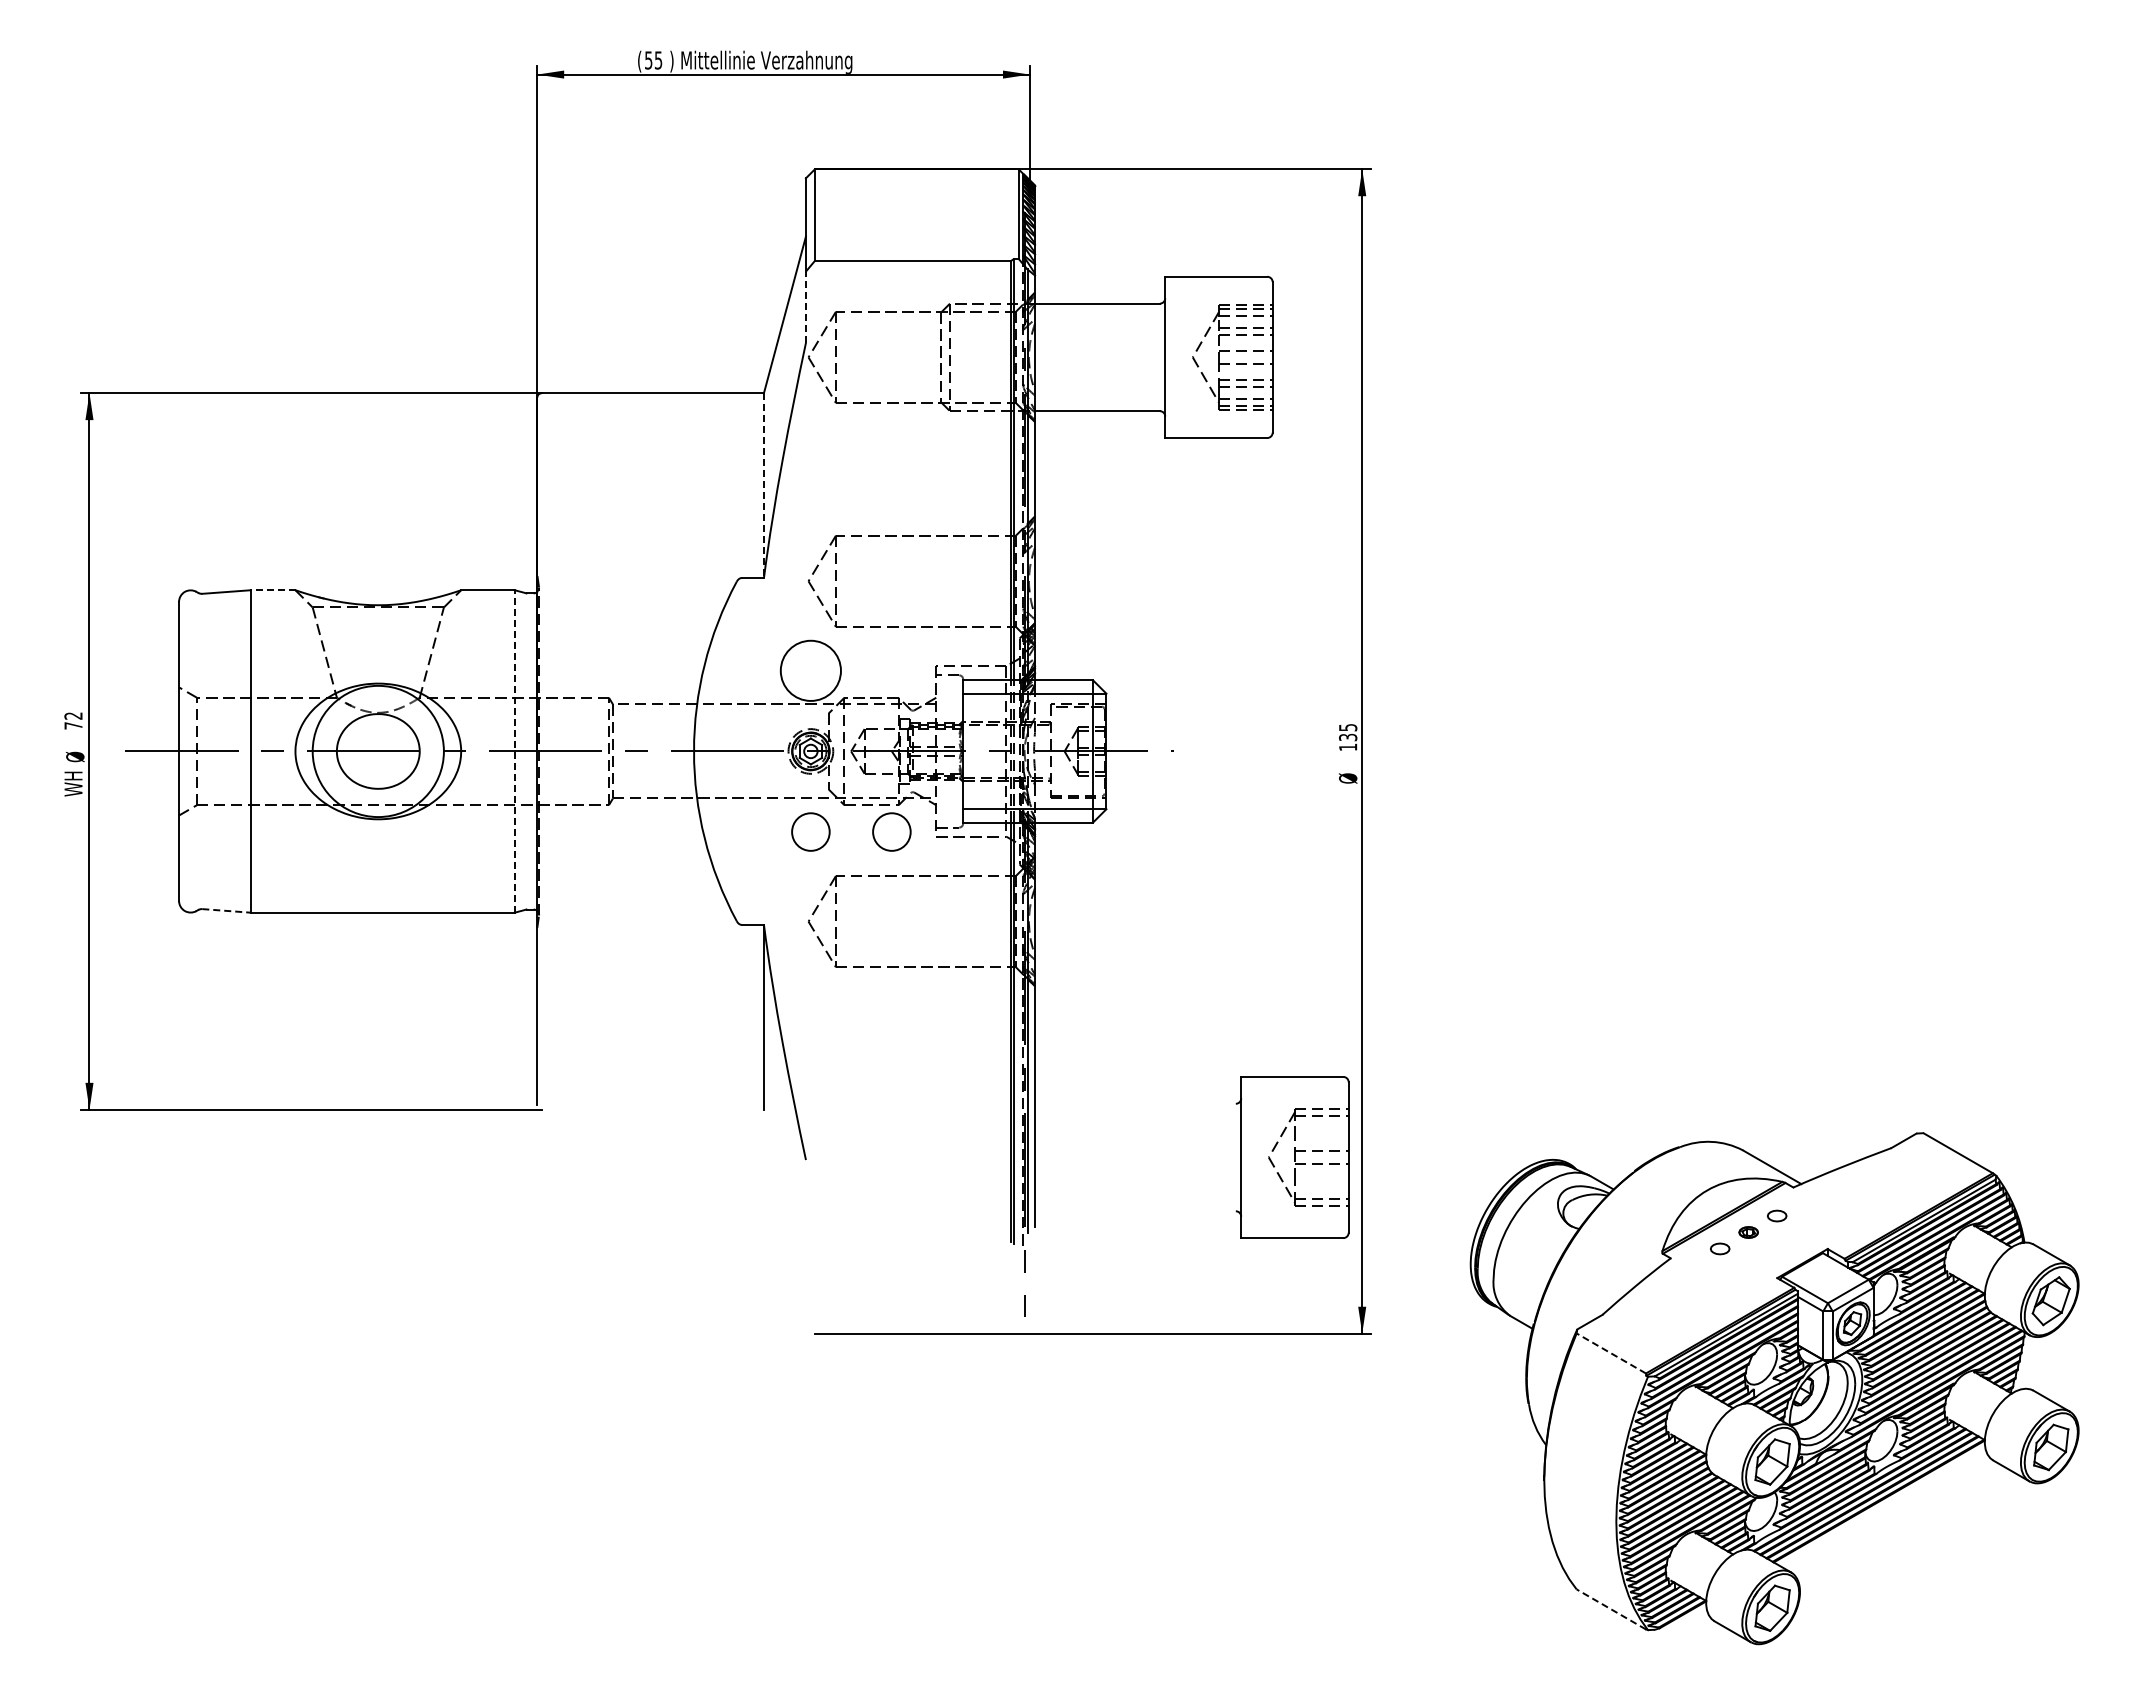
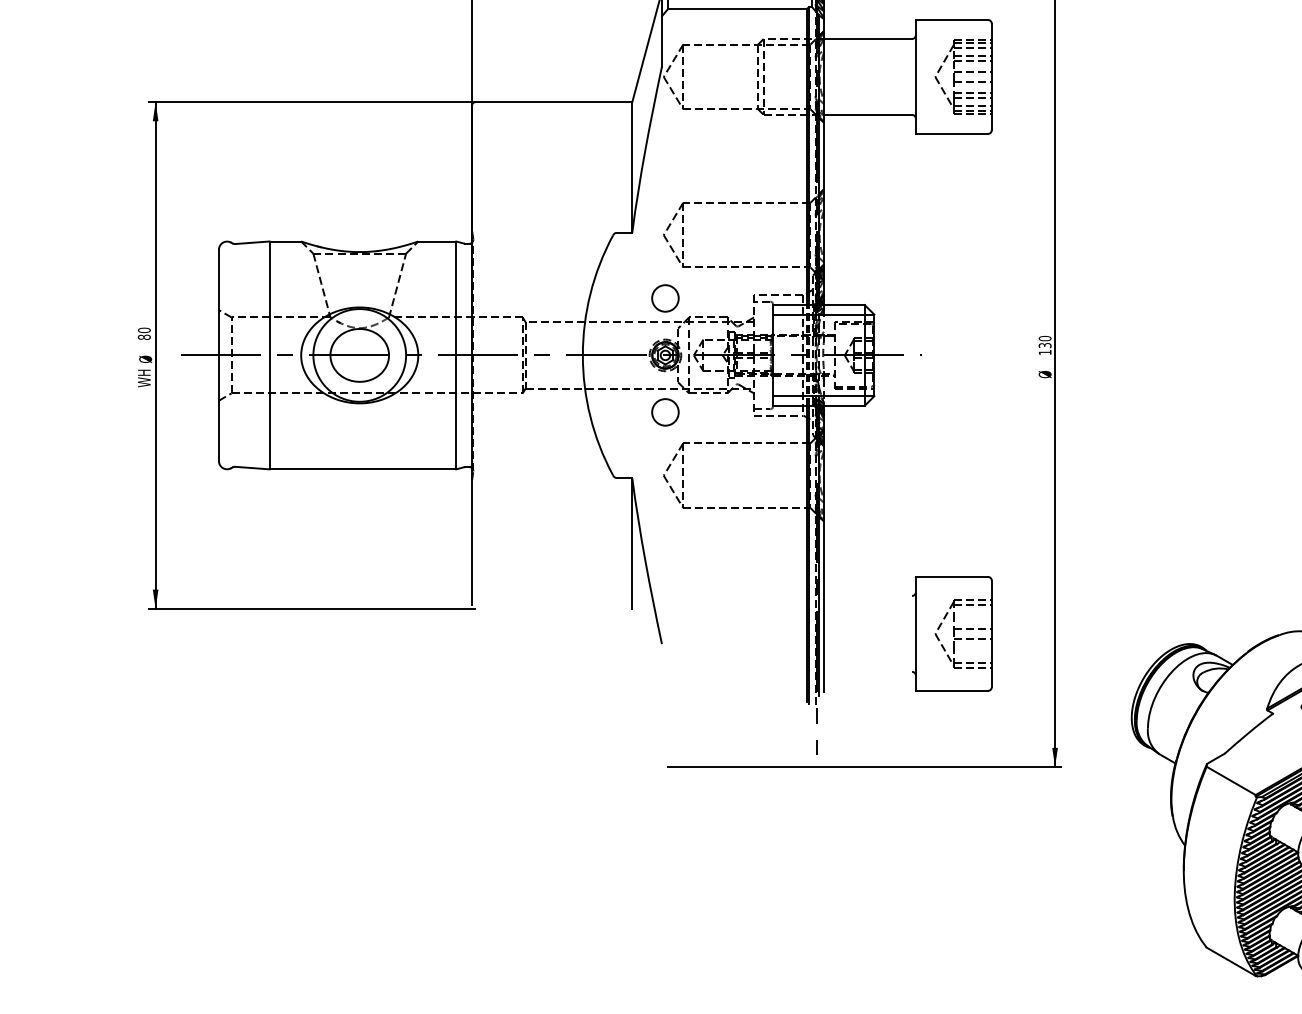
line: (805, 307) -> (661, 41), dashed -> solid
line: (763, 486) -> (631, 168), dashed -> solid
line: (272, 590) -> (284, 241), dashed -> solid
circle: (810, 670) -> (665, 298), size x0.62
text: (73, 720) -> (144, 333), 72 -> 80
text: (1348, 727) -> (1045, 338), 135 -> 130
line: (514, 750) -> (455, 354), dashed -> solid
circle: (891, 831) -> (722, 411), removed
line: (226, 910) -> (252, 467), dashed -> solid
part: (1292, 1157) -> (952, 633), moved
line: (1610, 1353) -> (1230, 780), dashed -> solid
line: (1610, 1609) -> (1230, 961), dashed -> solid

